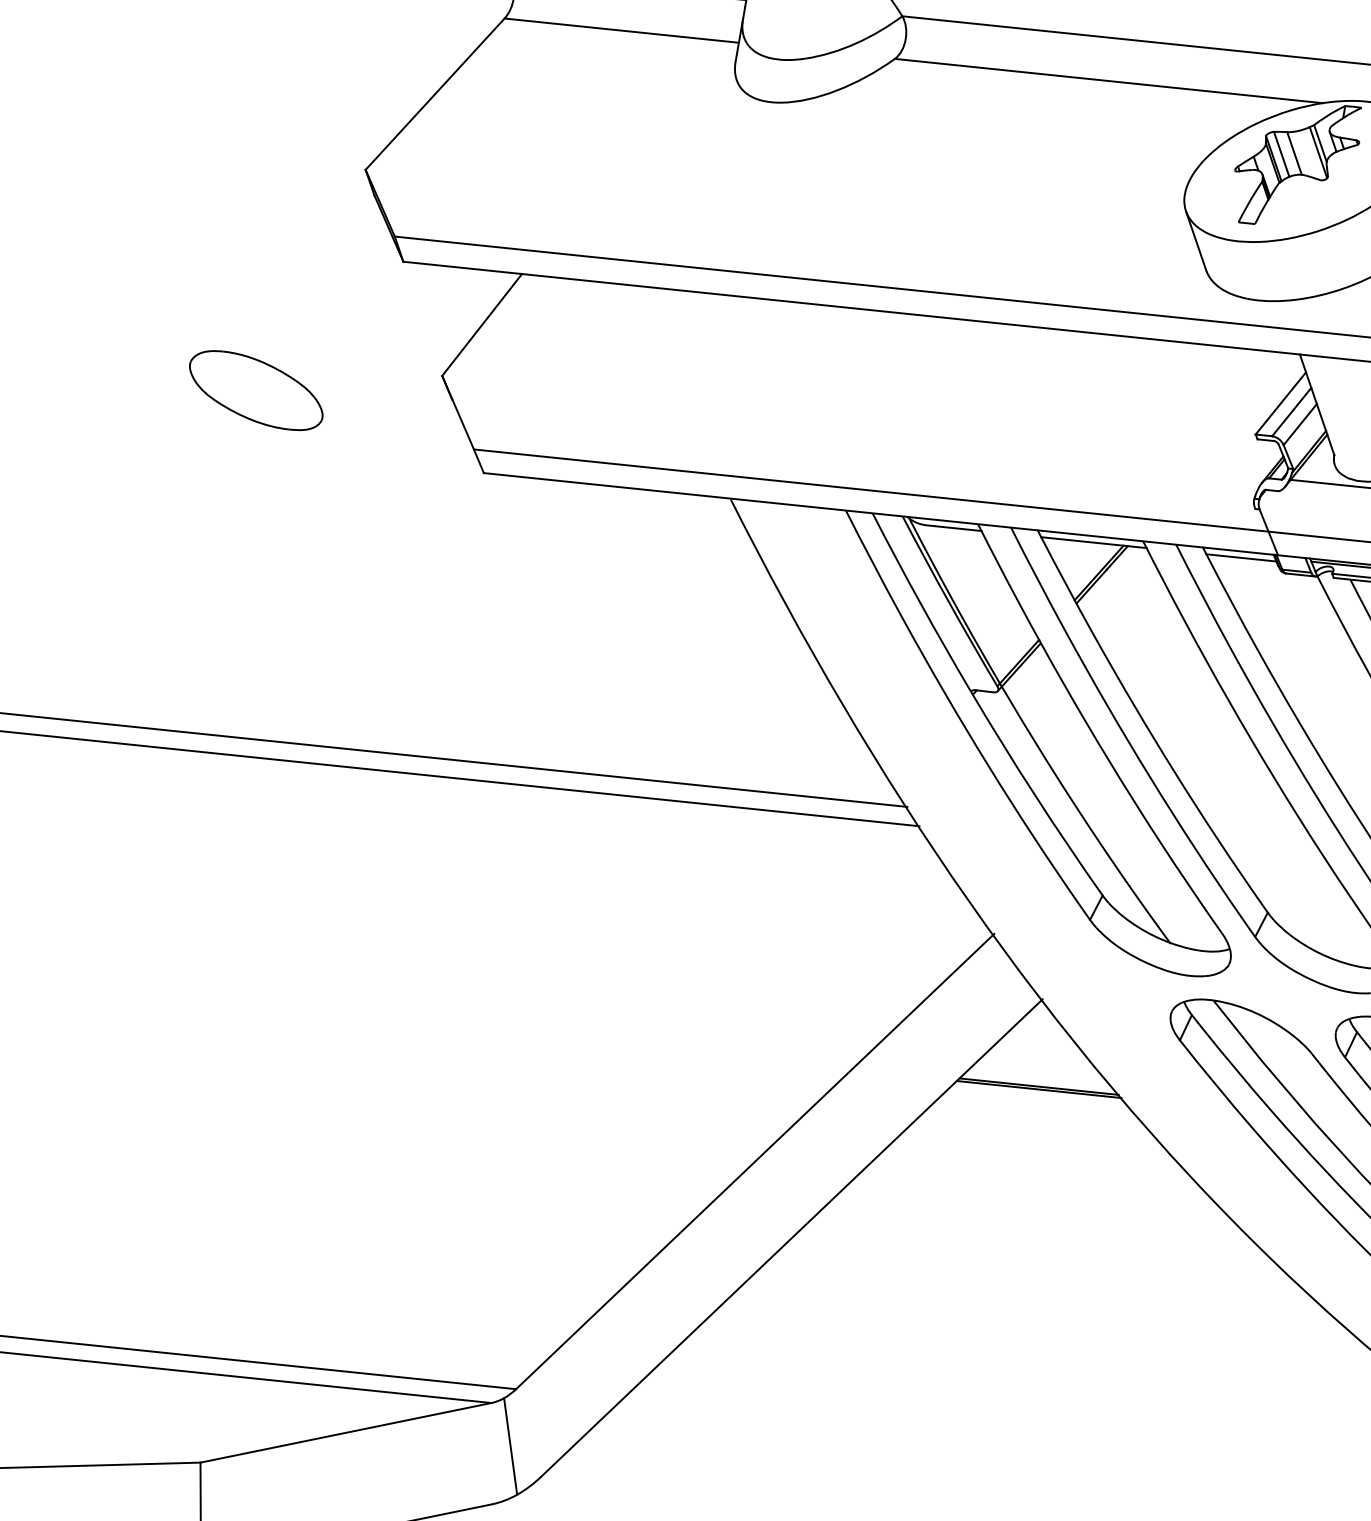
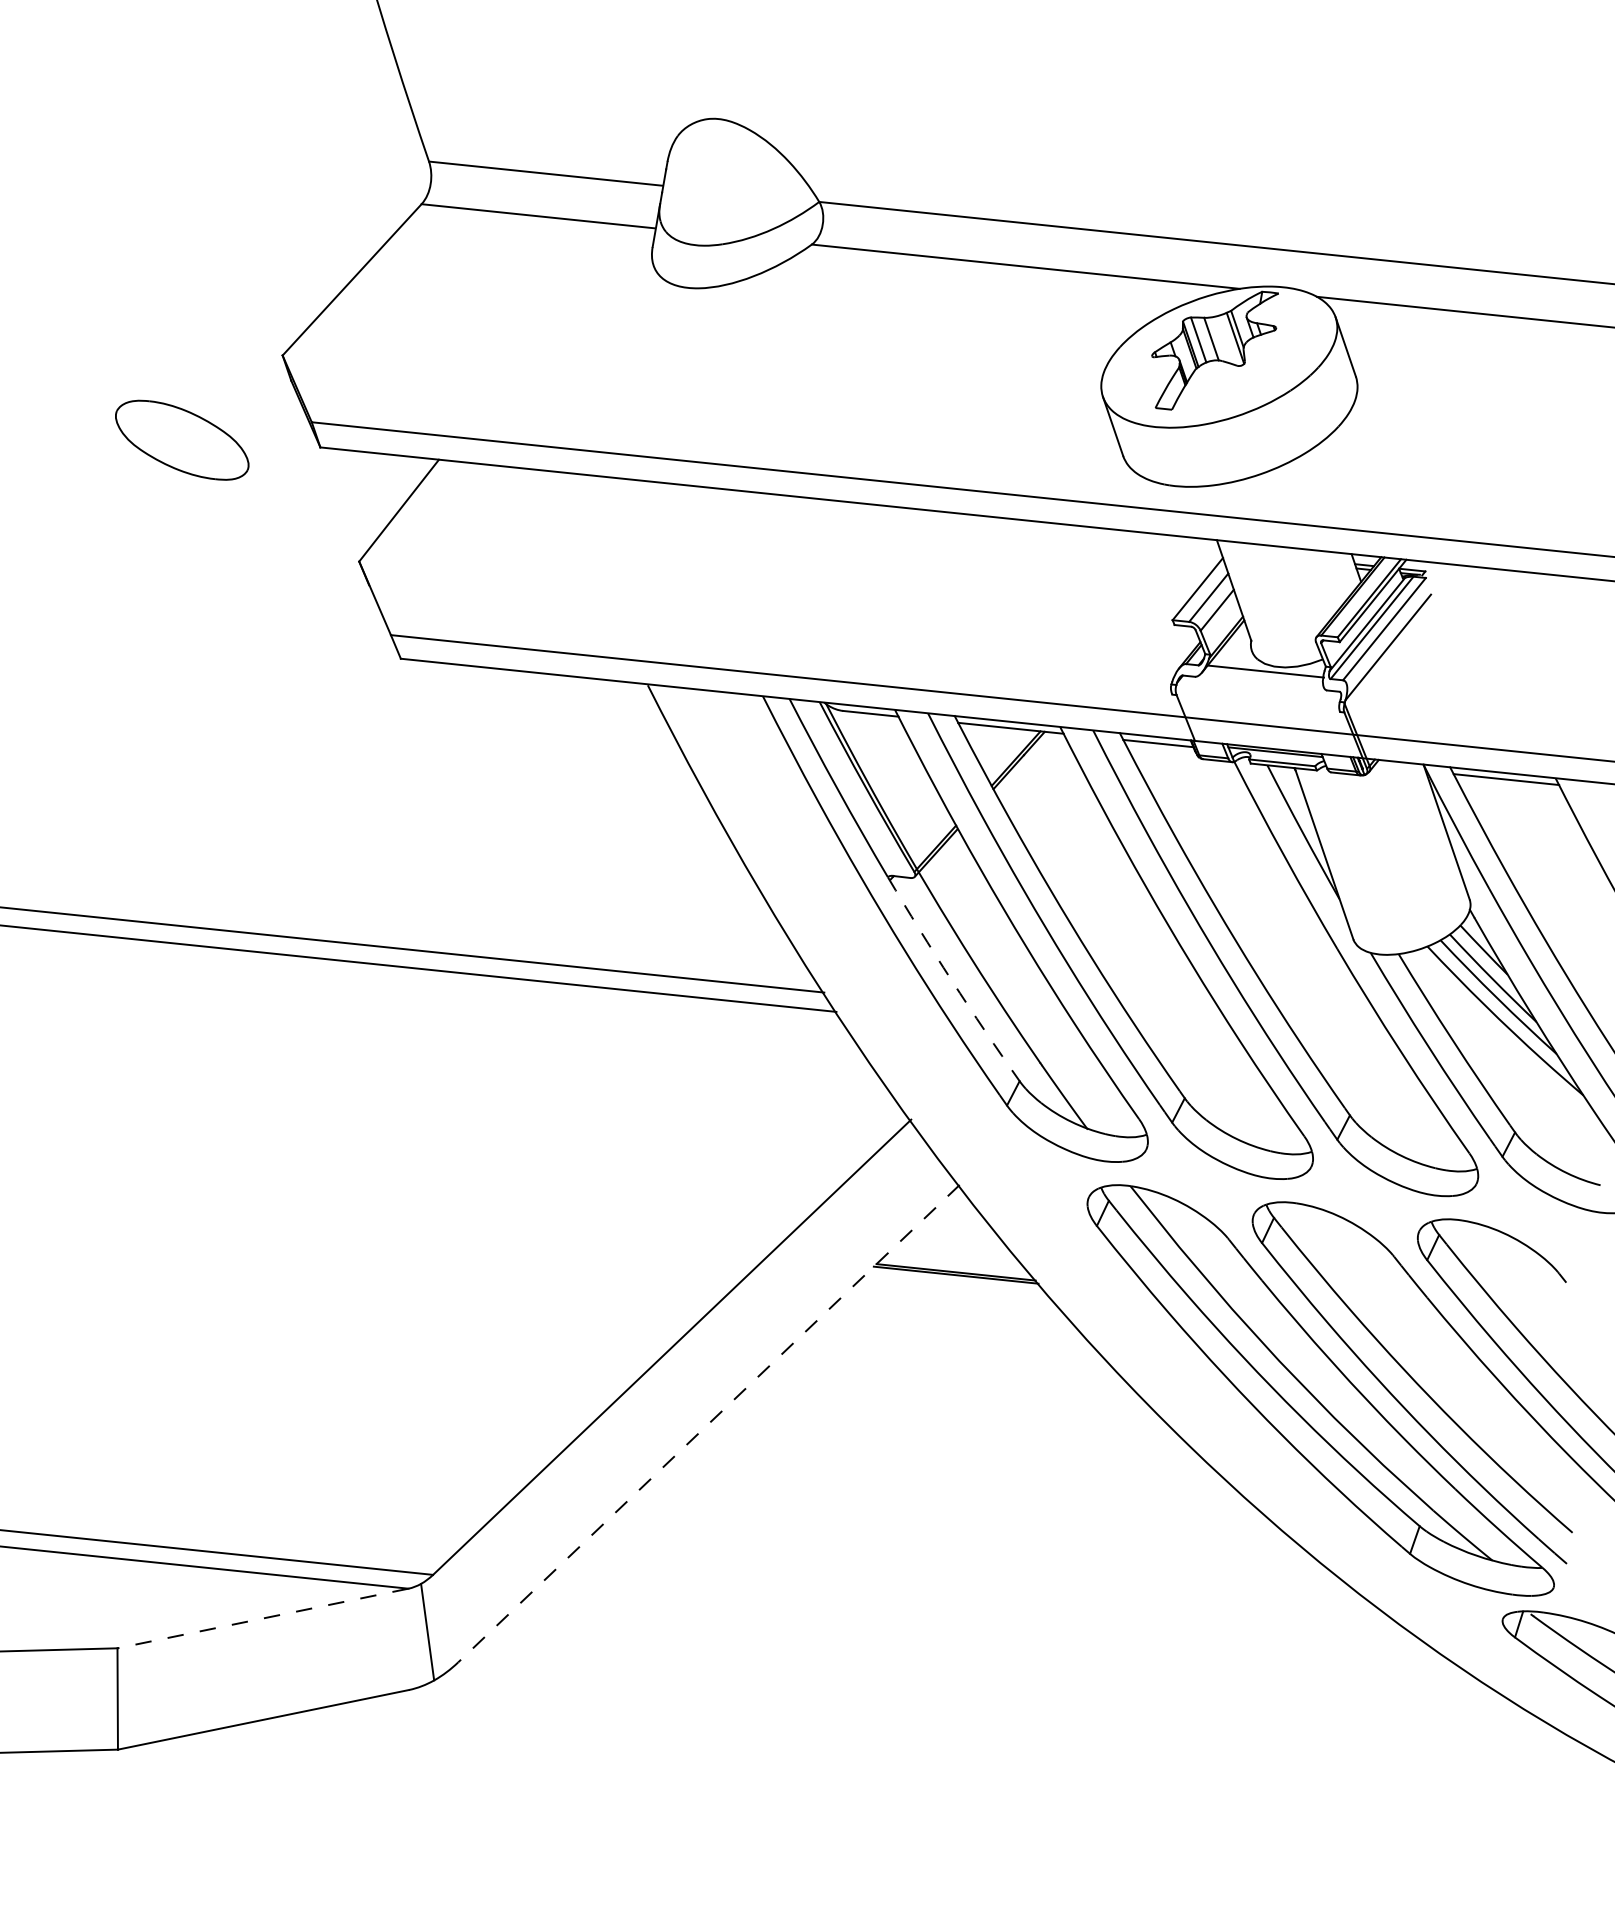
part: (256, 389) -> (182, 439), moved
arc: (1034, 794) -> (951, 980), solid -> dashed
line: (791, 1238) -> (708, 1424), solid -> dashed
line: (346, 1432) -> (263, 1618), solid -> dashed

